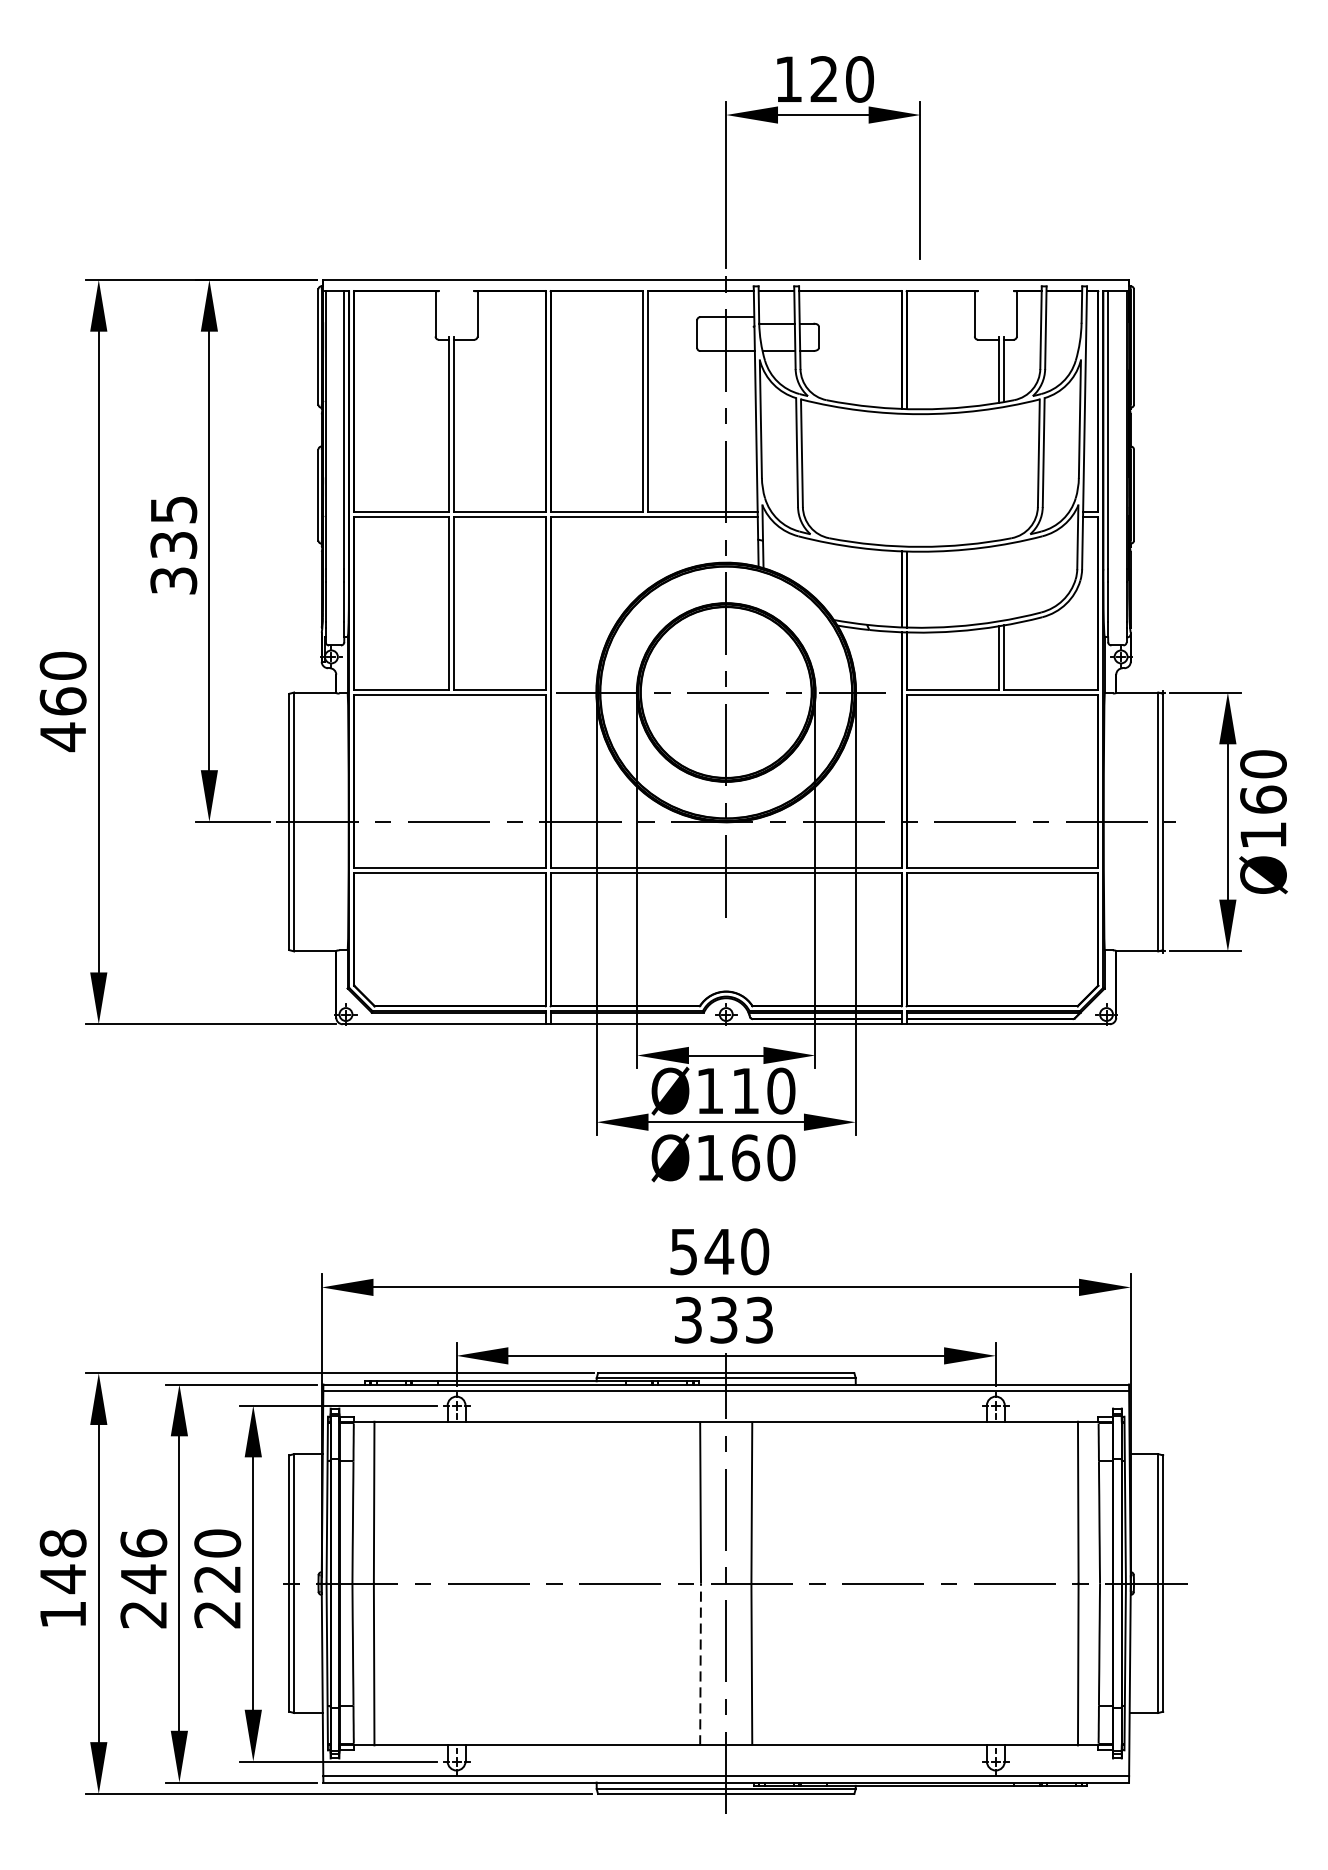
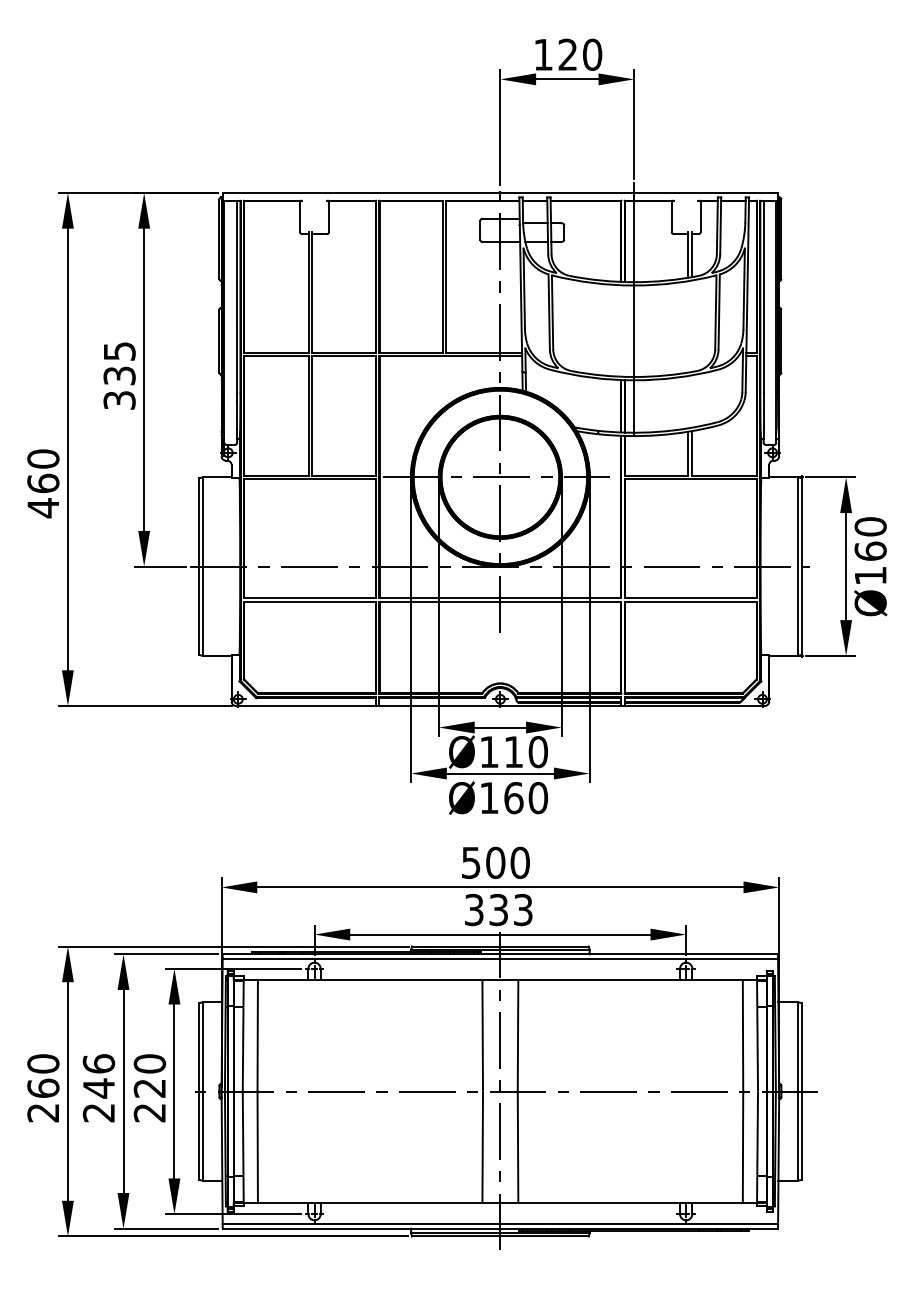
line: (920, 448) -> (634, 309), added
text: (719, 1251) -> (495, 862), 540 -> 500
text: (63, 1579) -> (43, 1088), 148 -> 260
line: (700, 1664) -> (482, 1147), dashed -> solid

